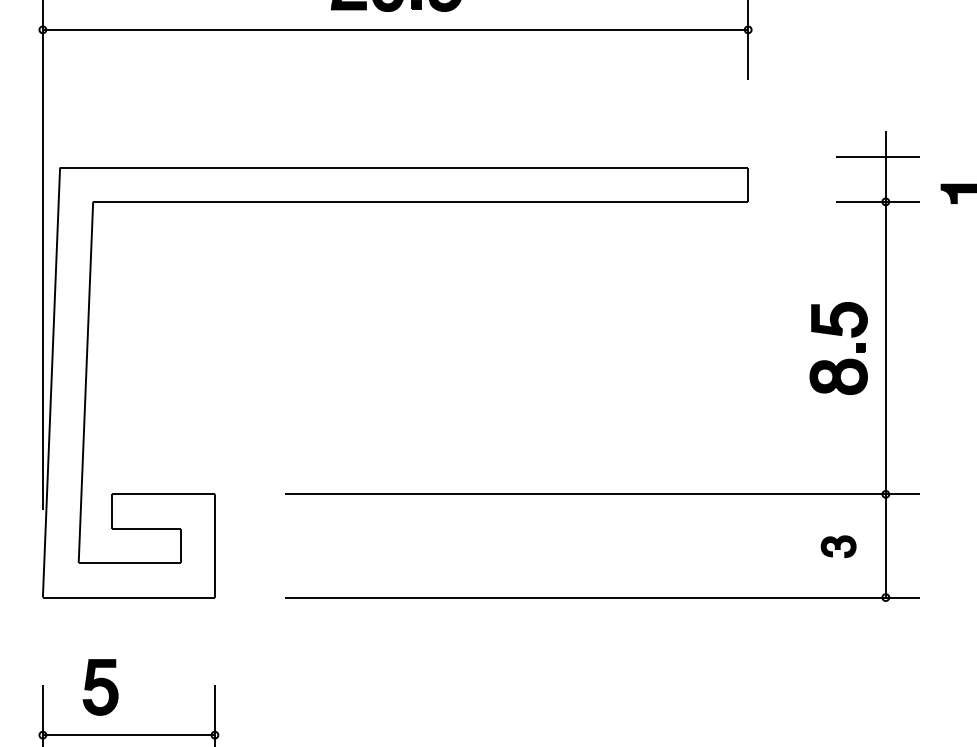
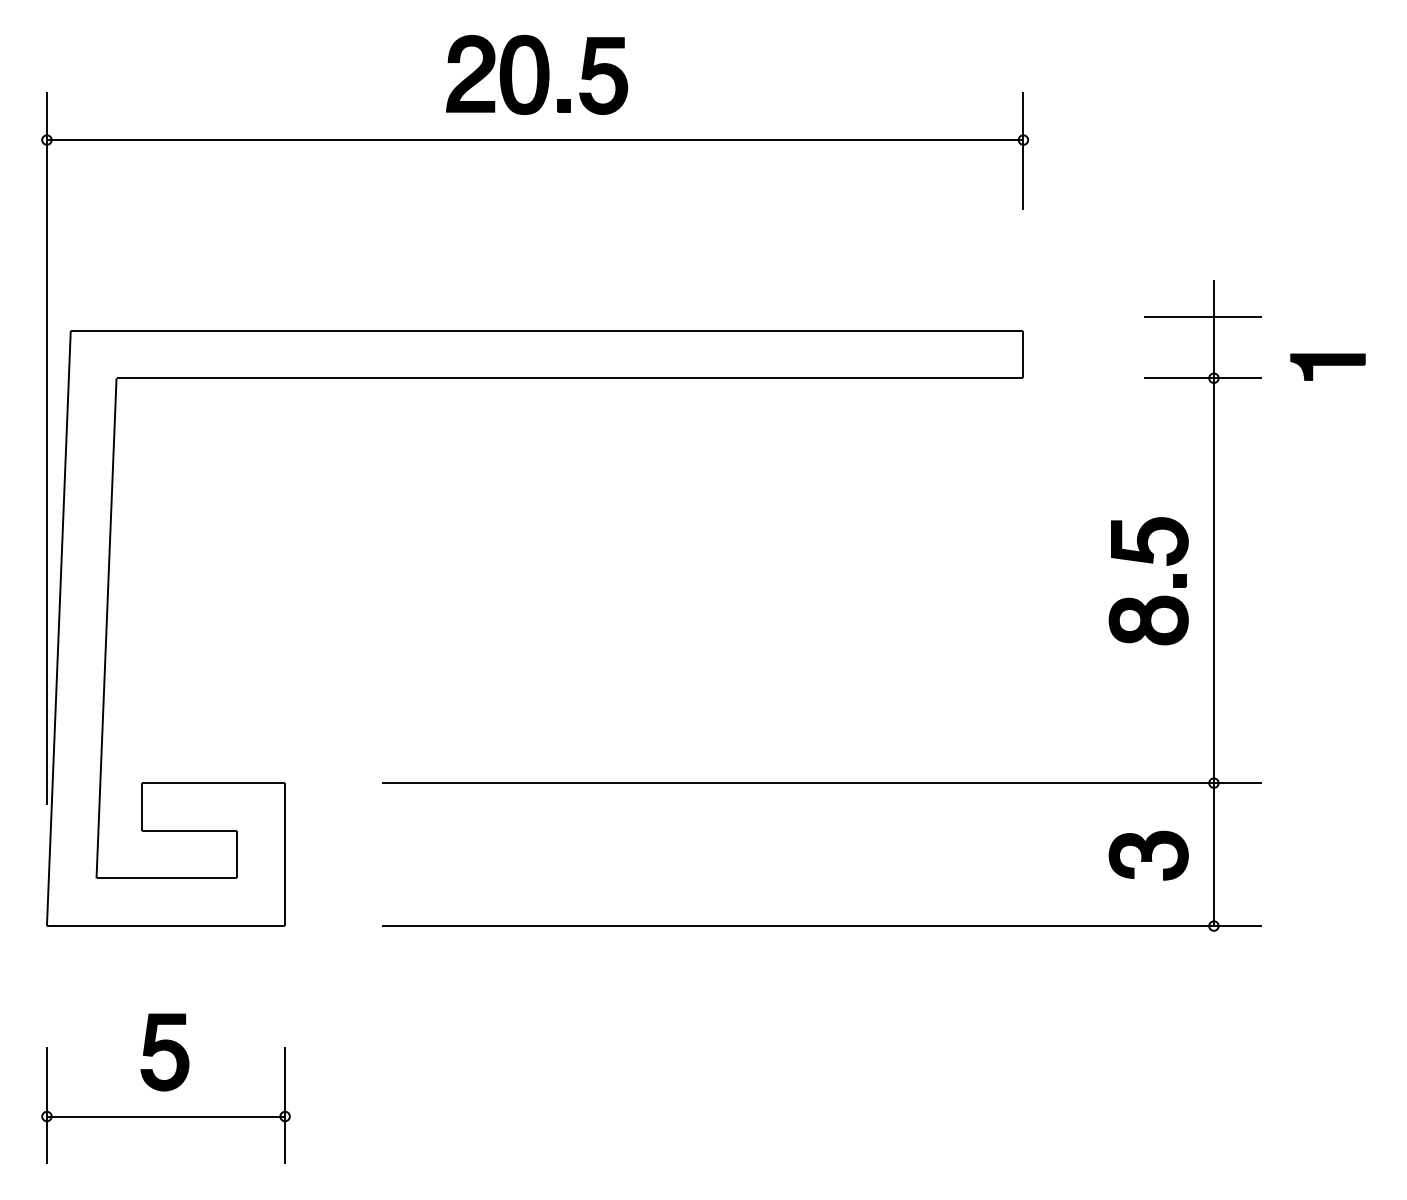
part: (838, 546) -> (1148, 855), size x1.67
part: (100, 687) -> (164, 1052), moved

